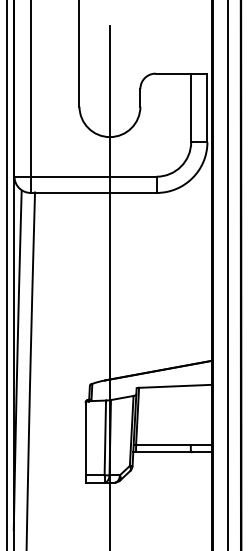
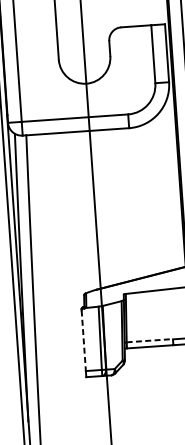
line: (85, 439) -> (83, 340), solid -> dashed
line: (163, 444) -> (149, 340), solid -> dashed

